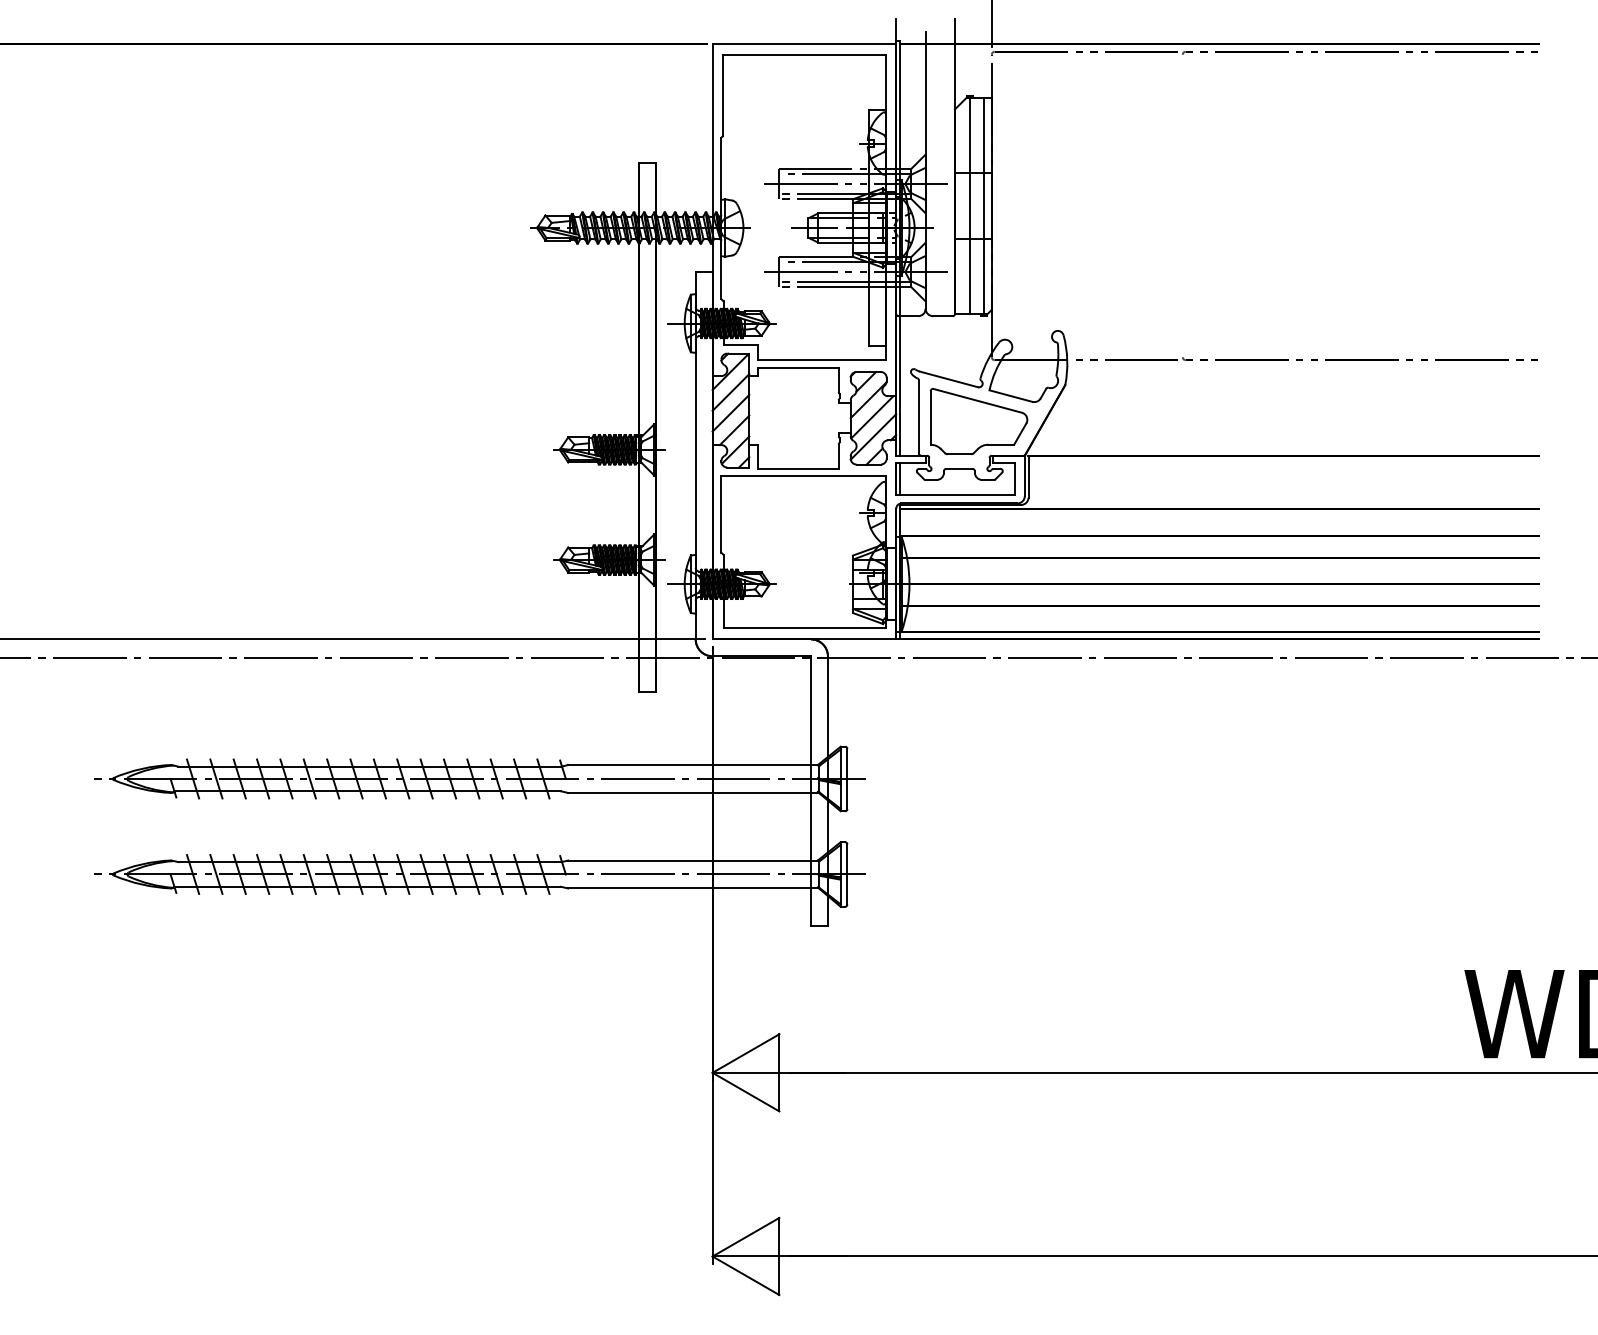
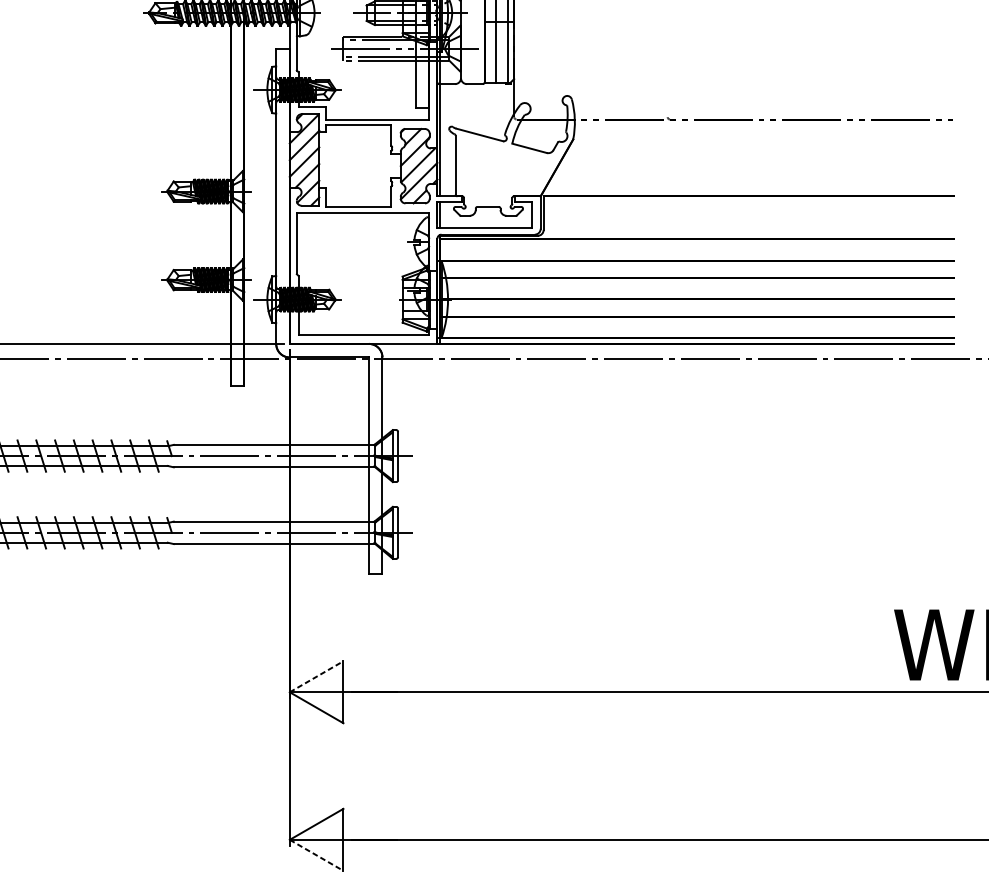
part: (979, 421) -> (504, 168), removed
line: (745, 1053) -> (316, 676), solid -> dashed
line: (745, 1275) -> (316, 855), solid -> dashed

